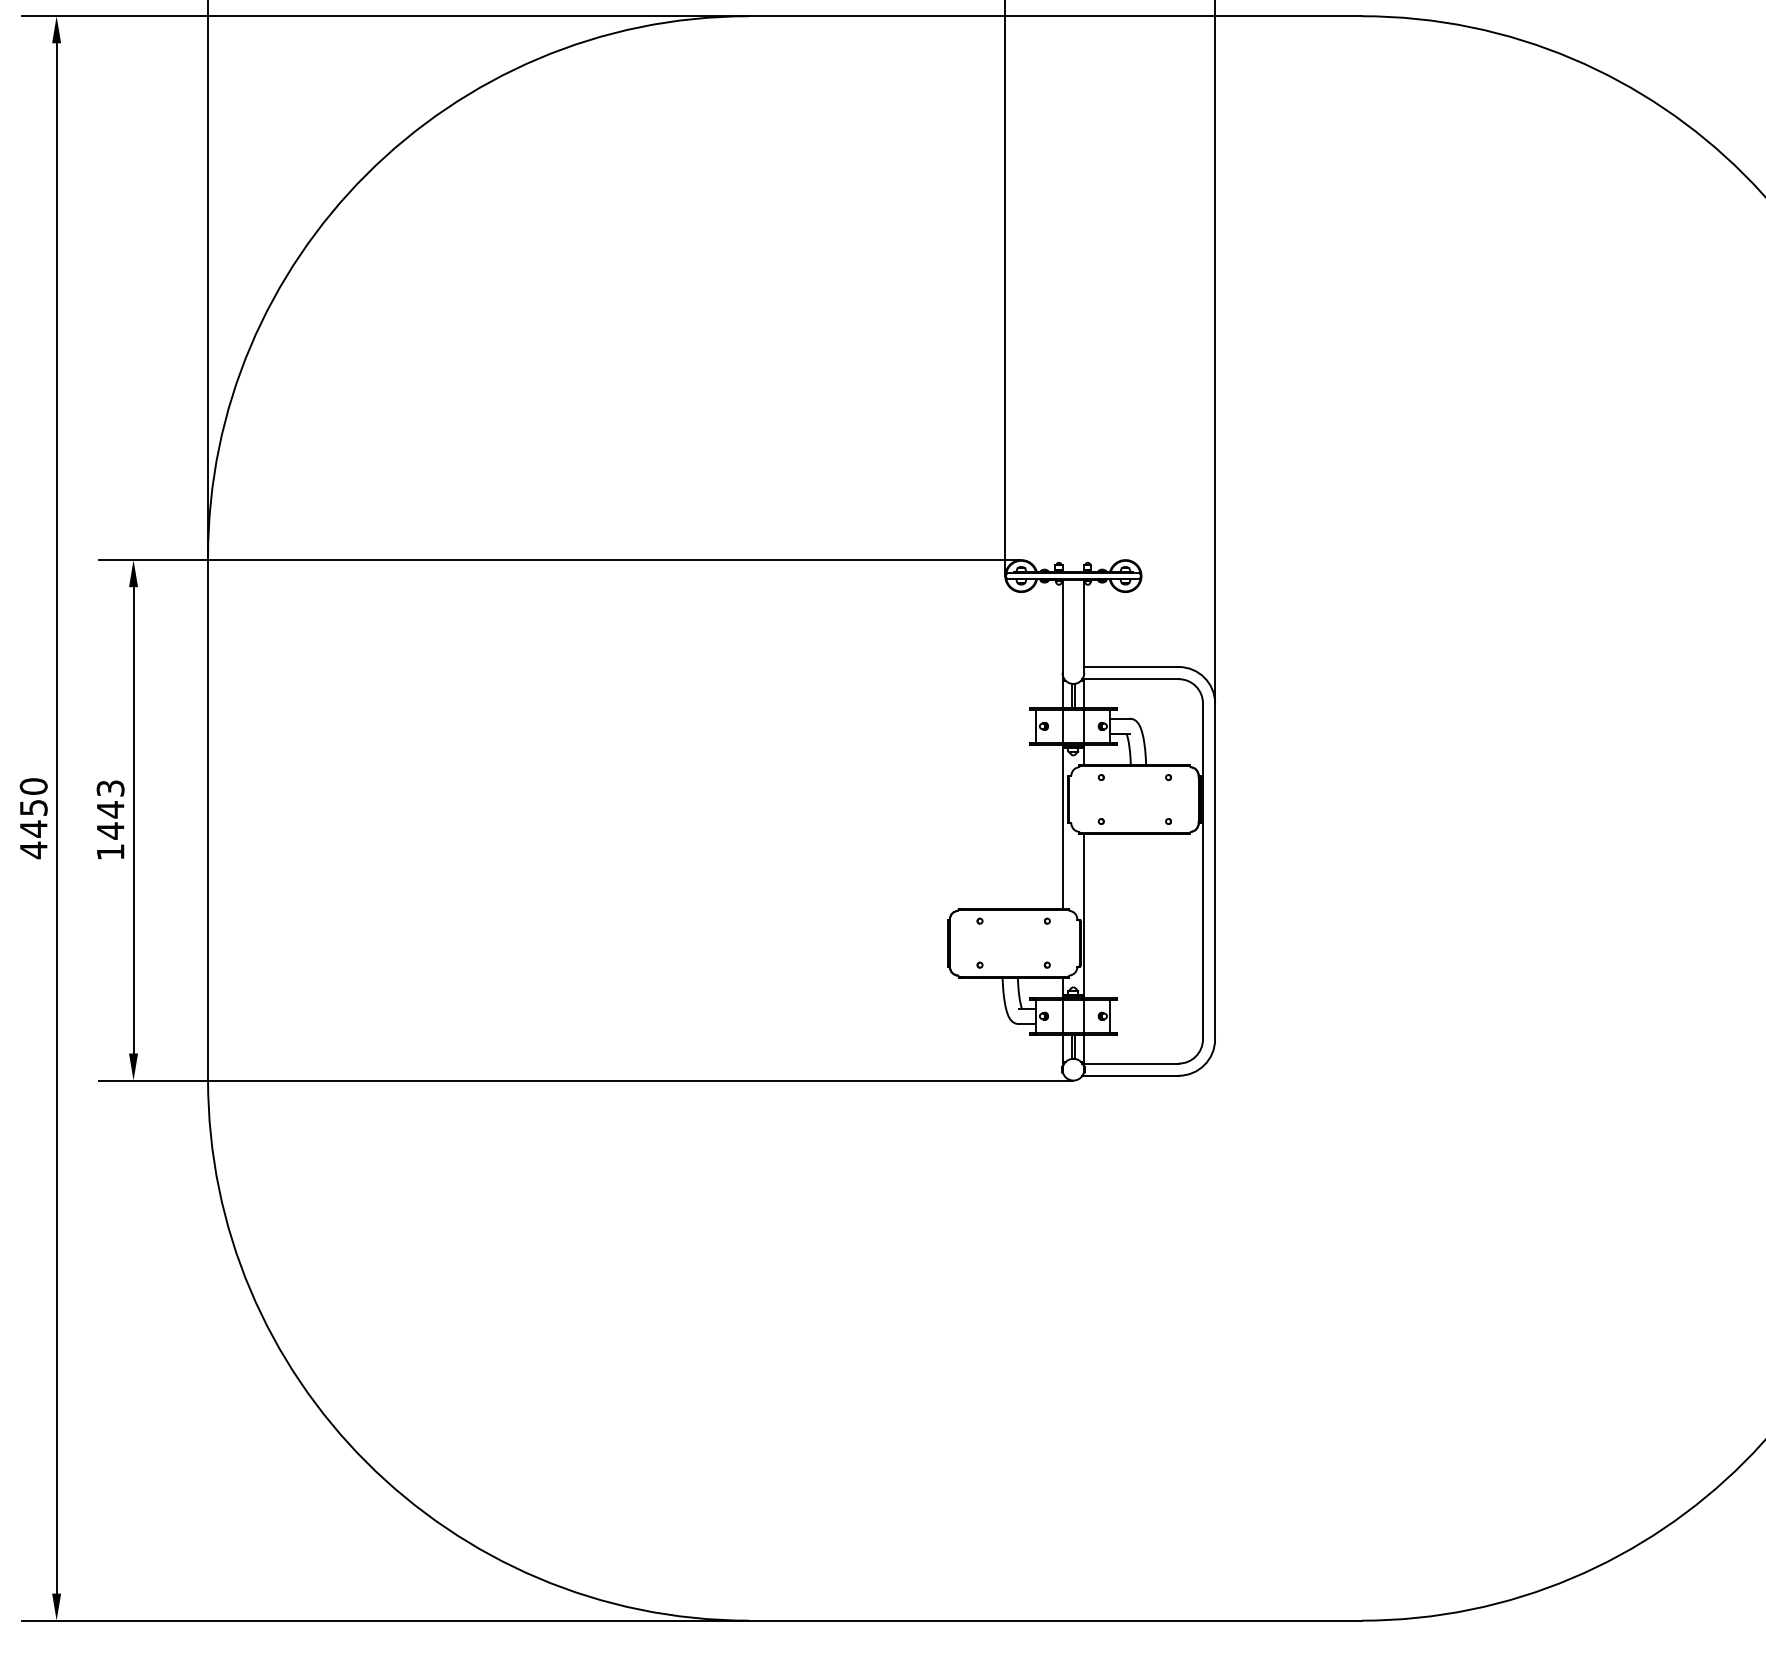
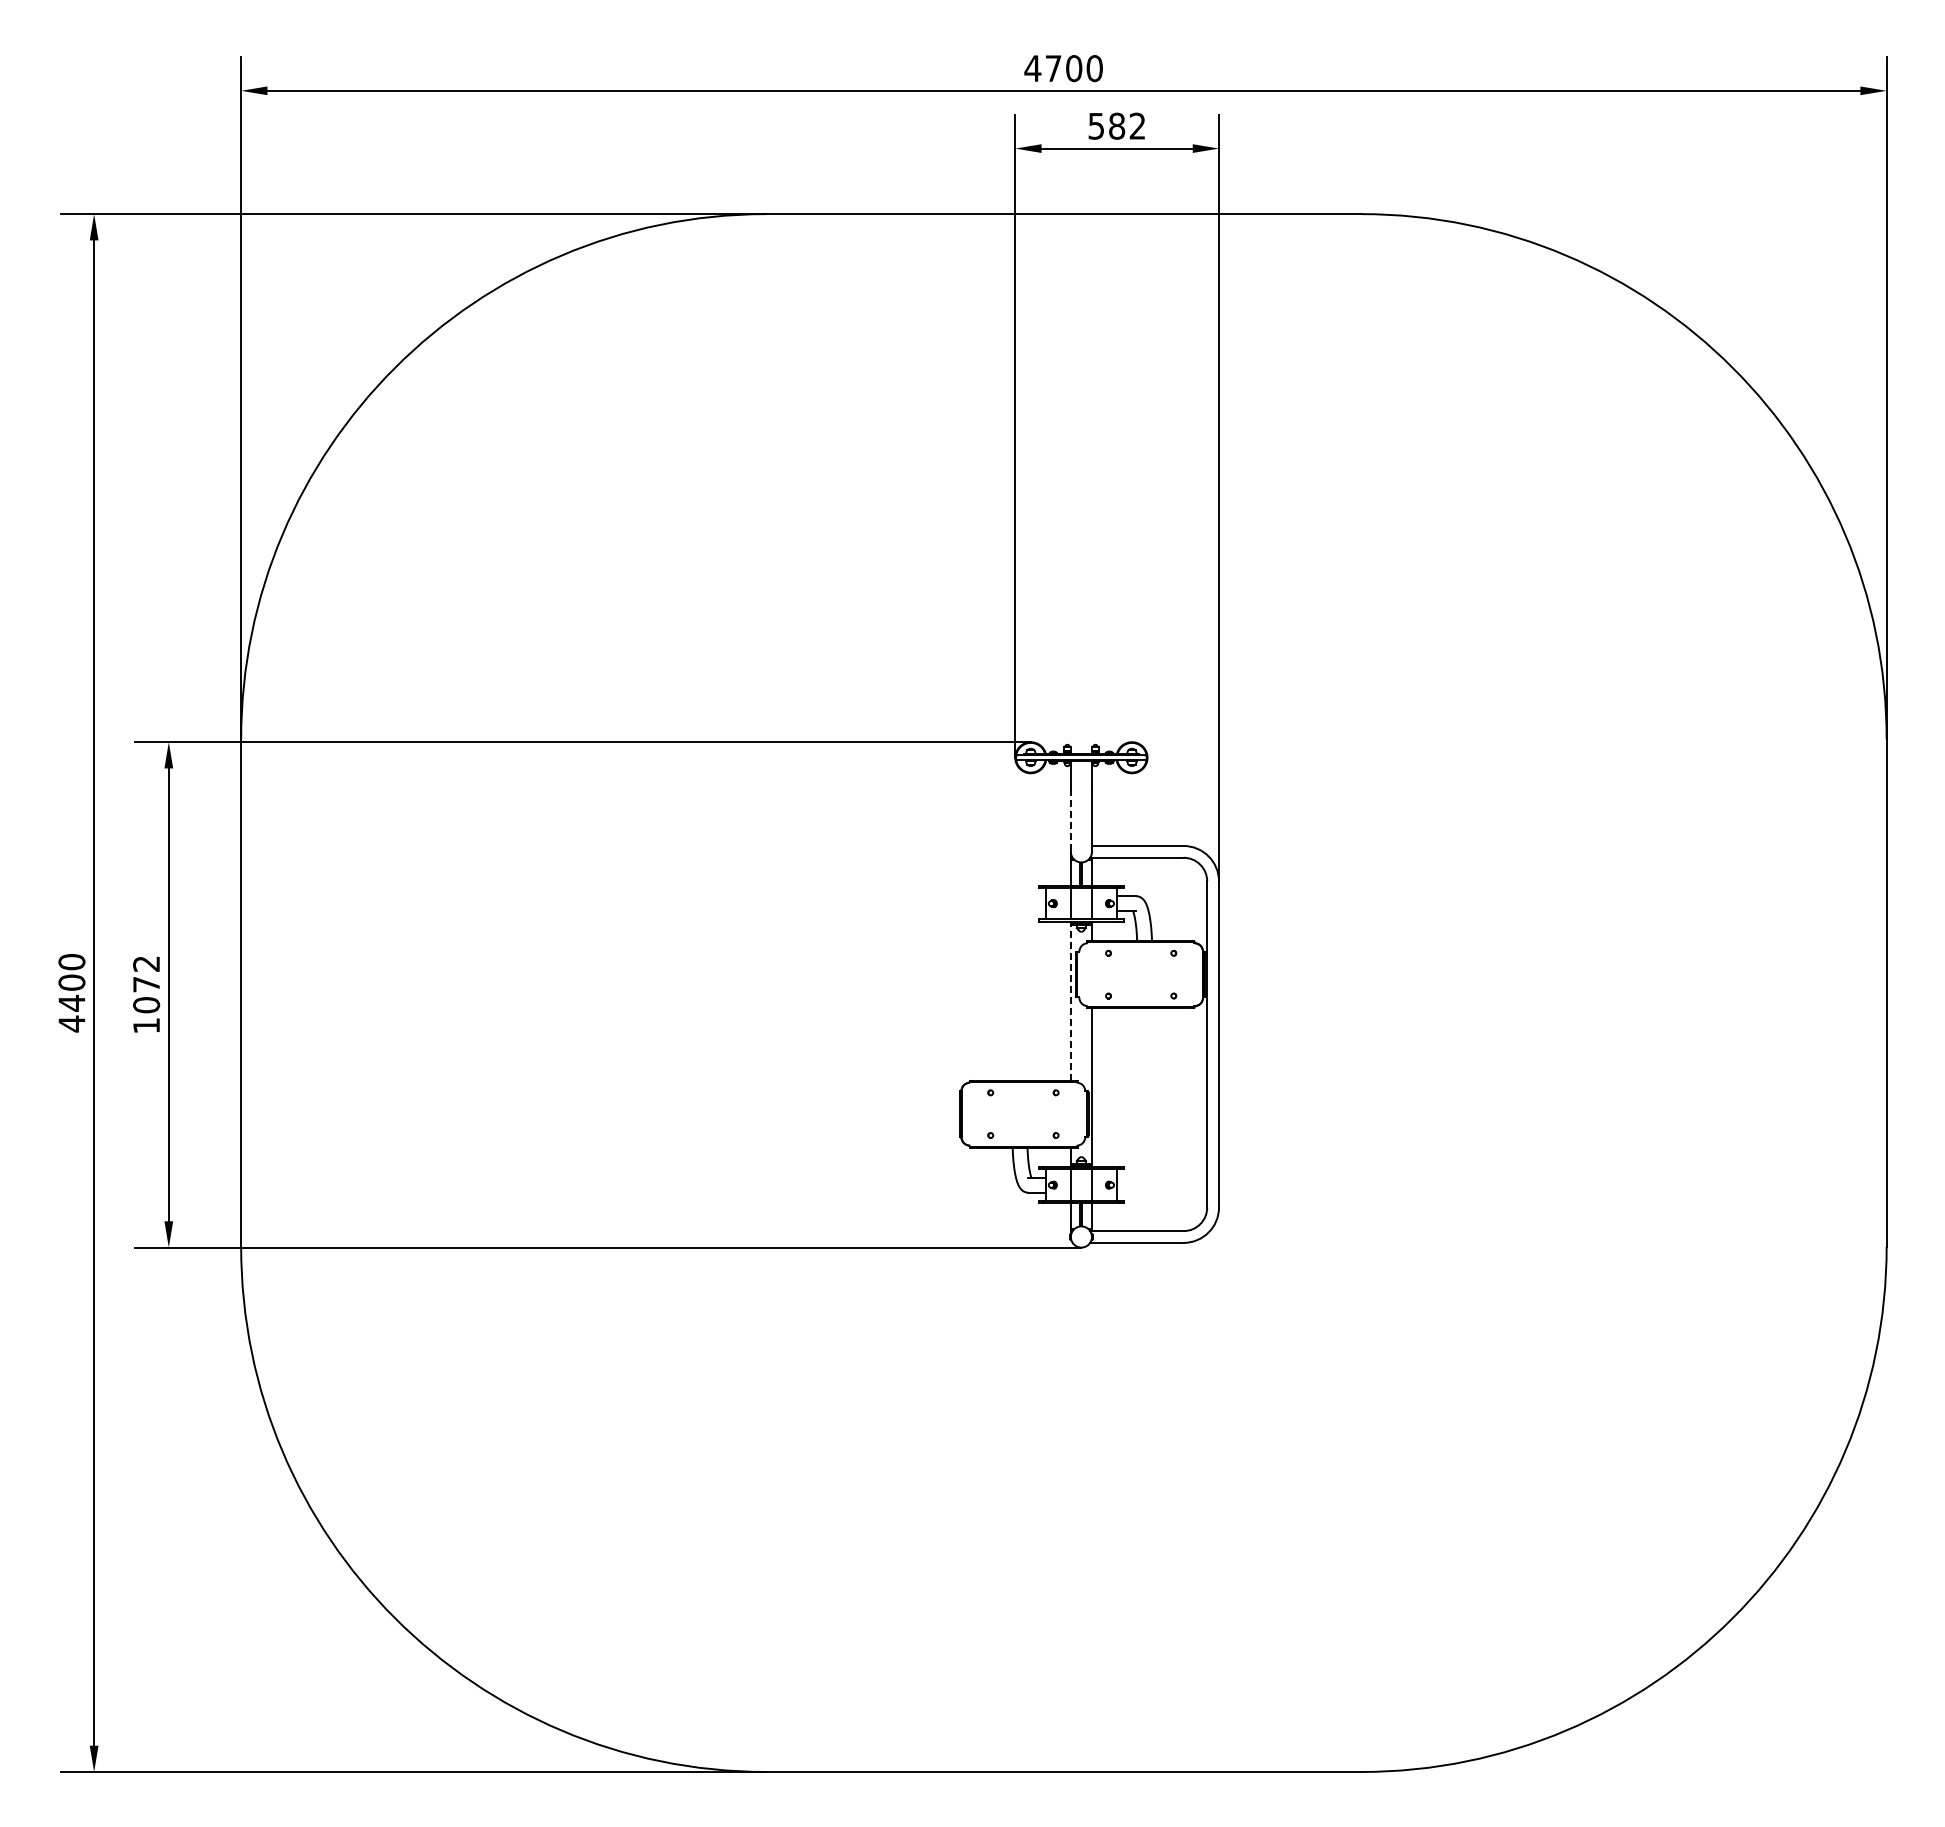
line: (1062, 640) -> (1070, 820), solid -> dashed
text: (33, 807) -> (71, 982), 4450 -> 4400
text: (110, 809) -> (146, 984), 1443 -> 1072
line: (1062, 827) -> (1070, 1001), solid -> dashed

